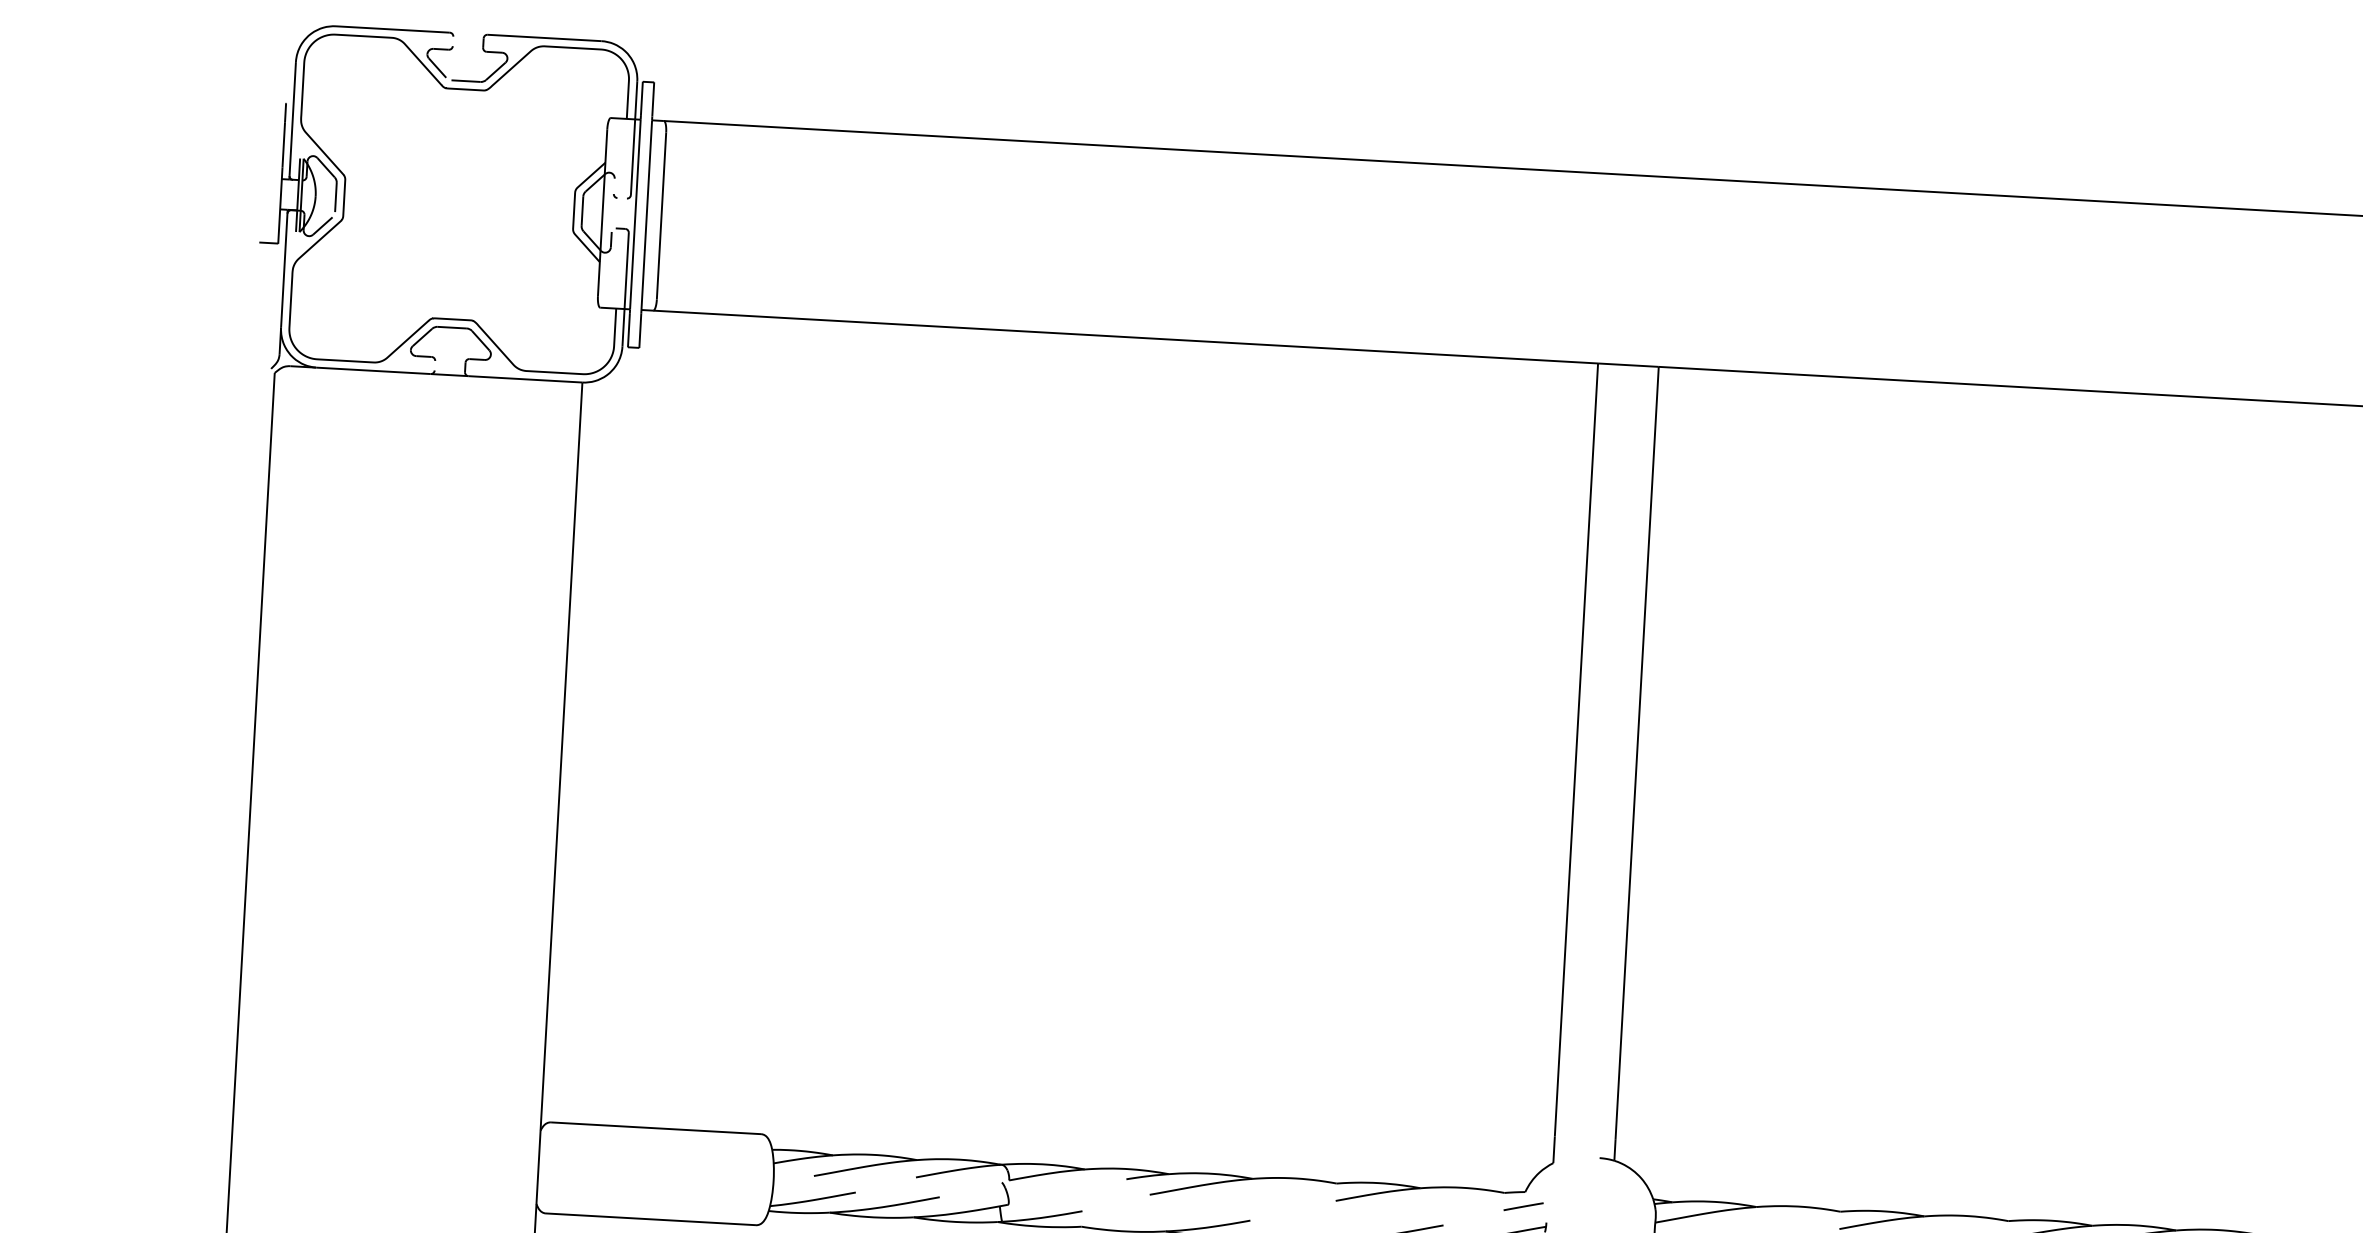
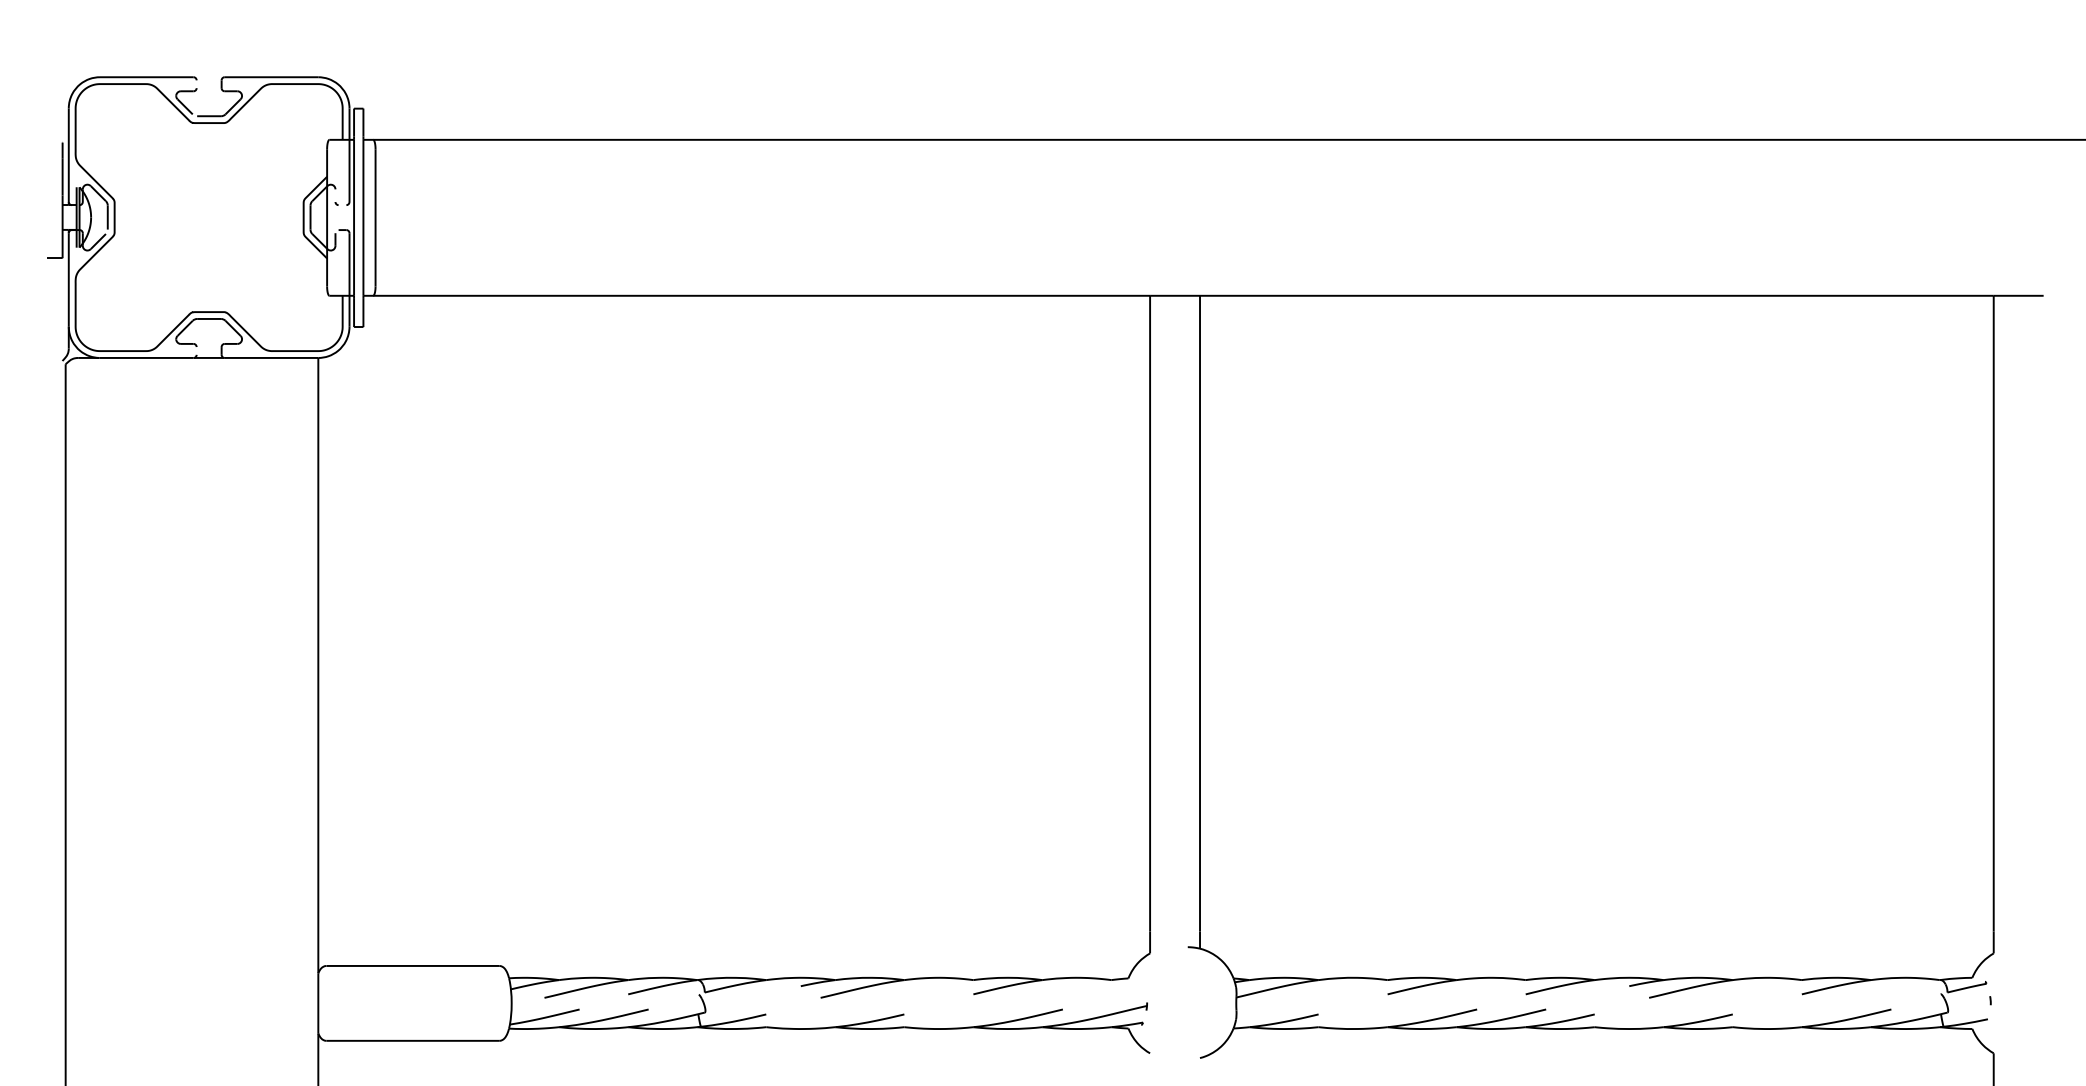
line: (1523, 1206) -> (1127, 990), removed

